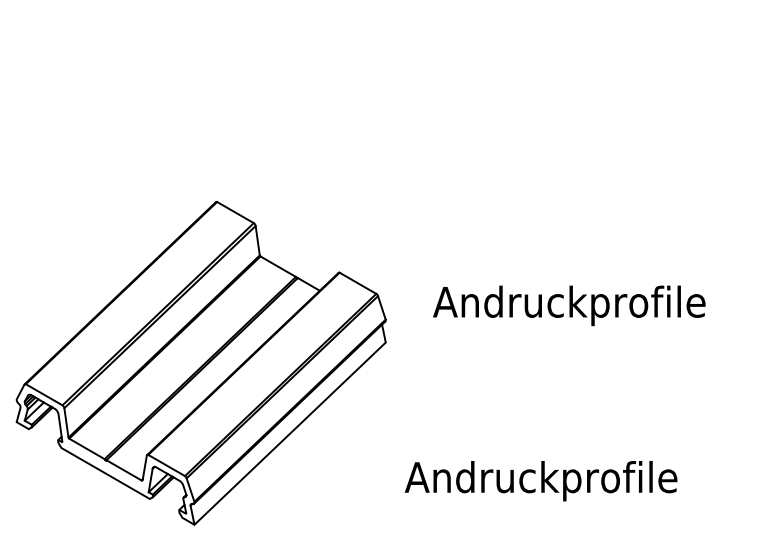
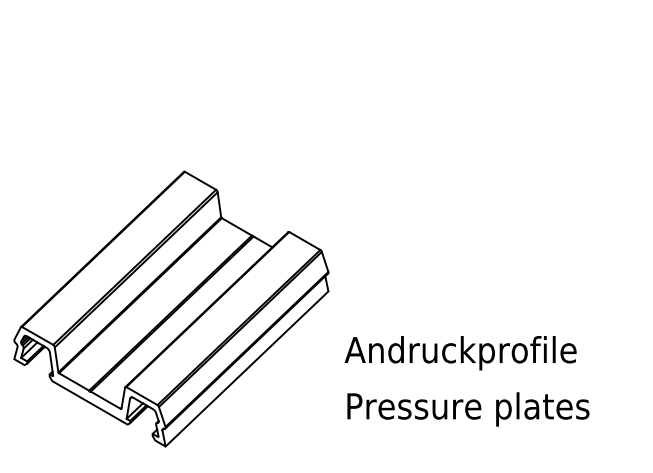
text: (569, 306) -> (460, 353), moved
text: (547, 481) -> (466, 409), Andruckprofile -> Pressure plates

